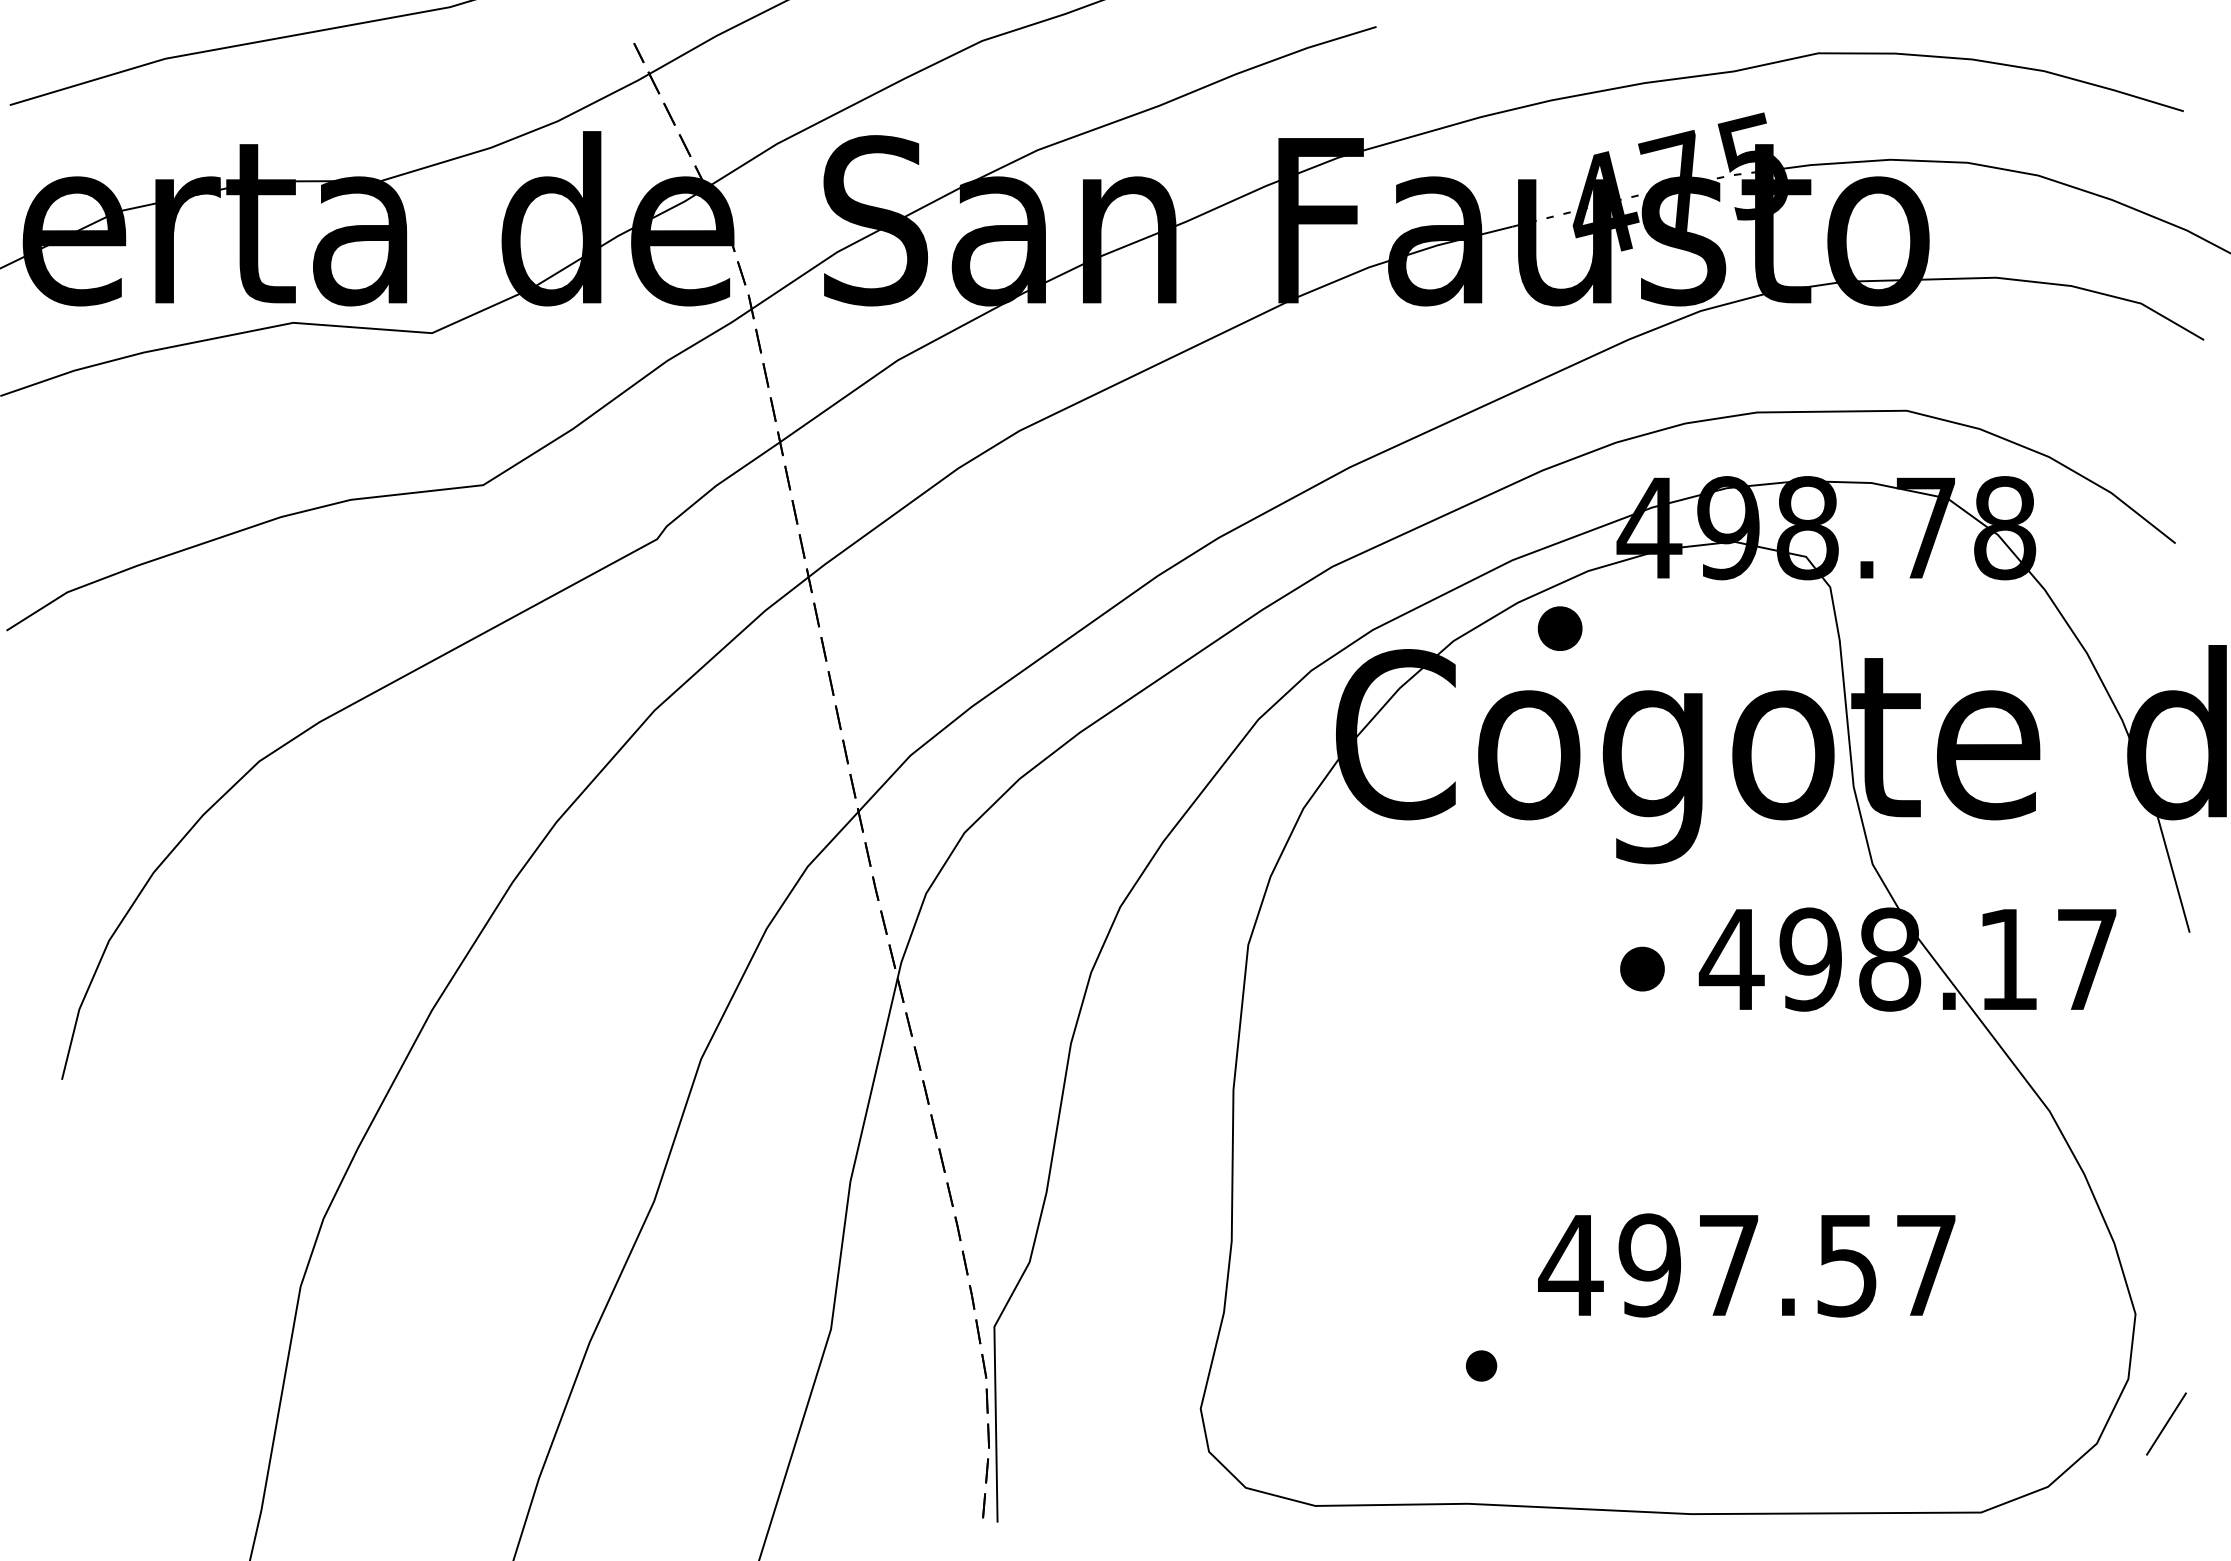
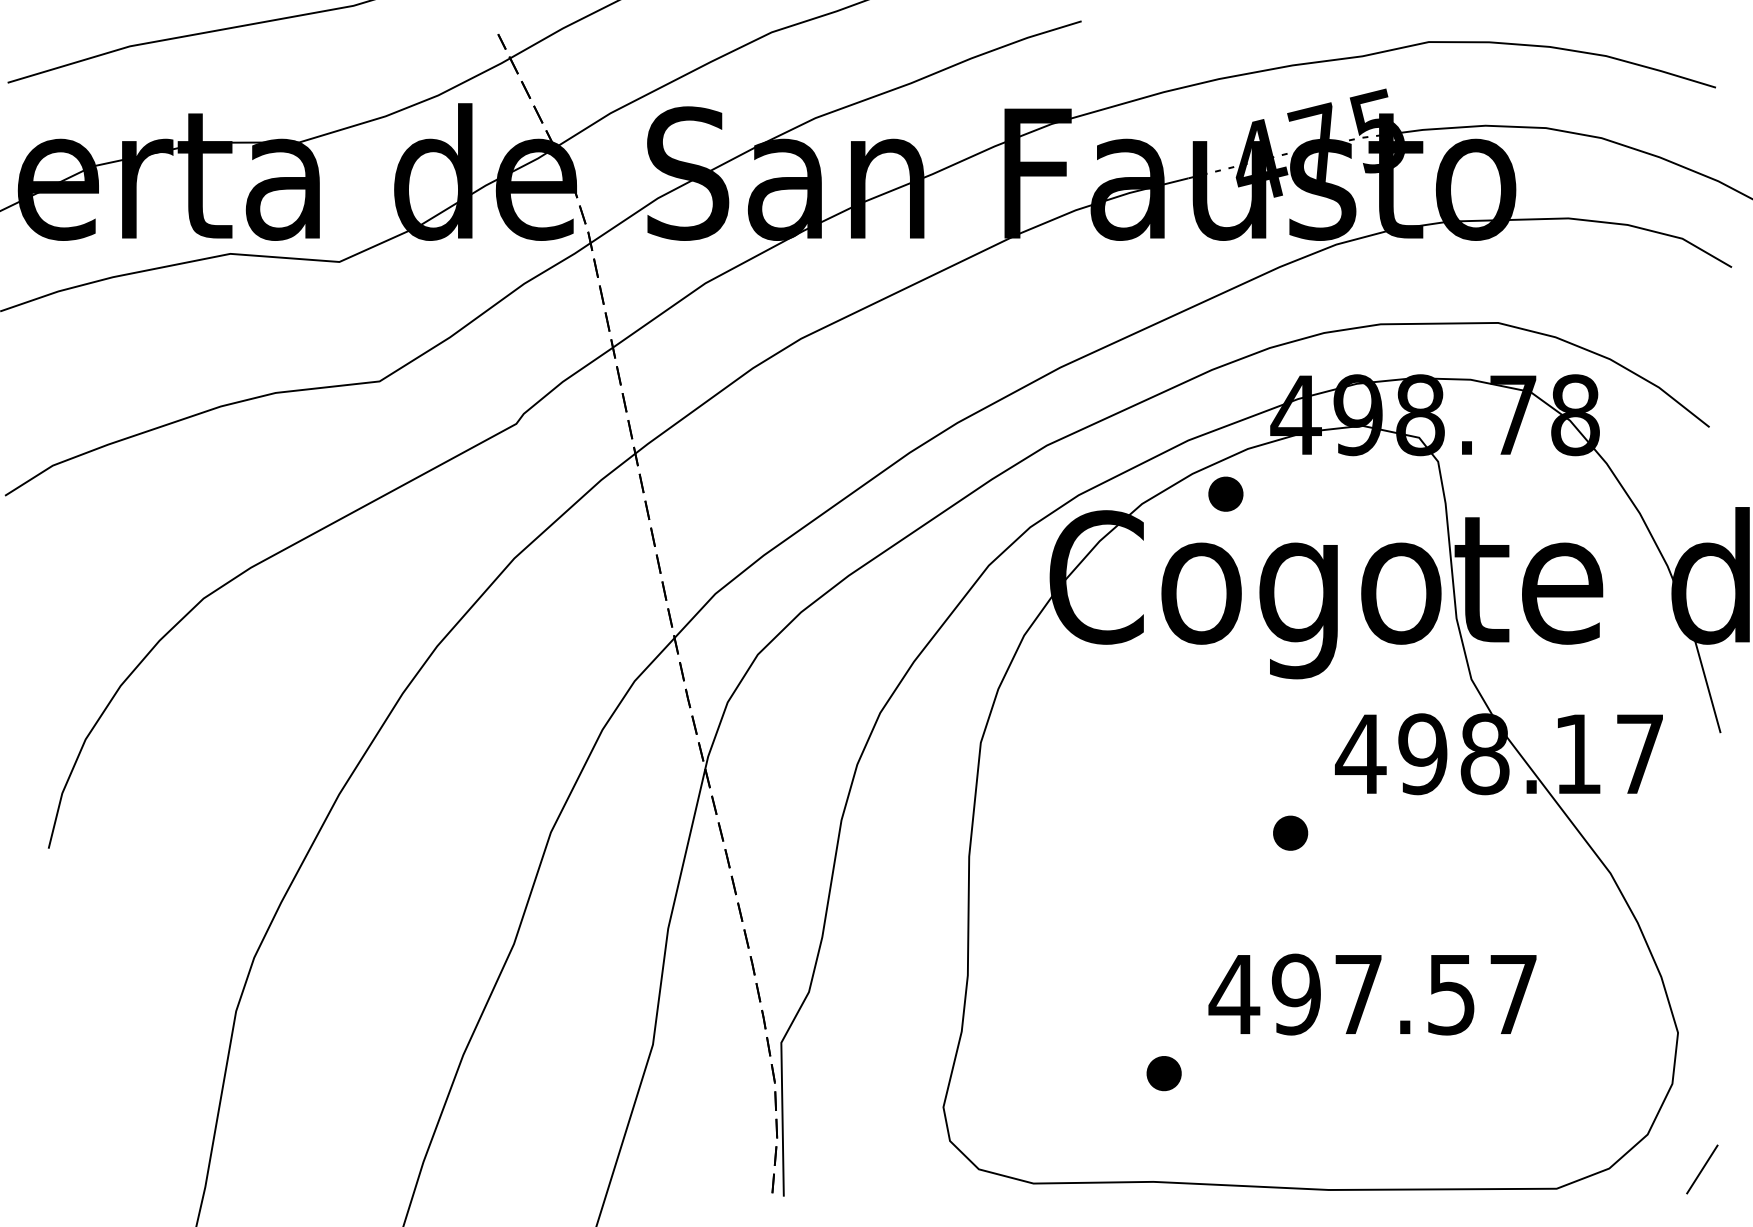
part: (1642, 968) -> (1290, 832), moved
part: (1481, 1365) -> (1164, 1073), size x1.43
line: (2166, 1423) -> (1702, 1169), moved

